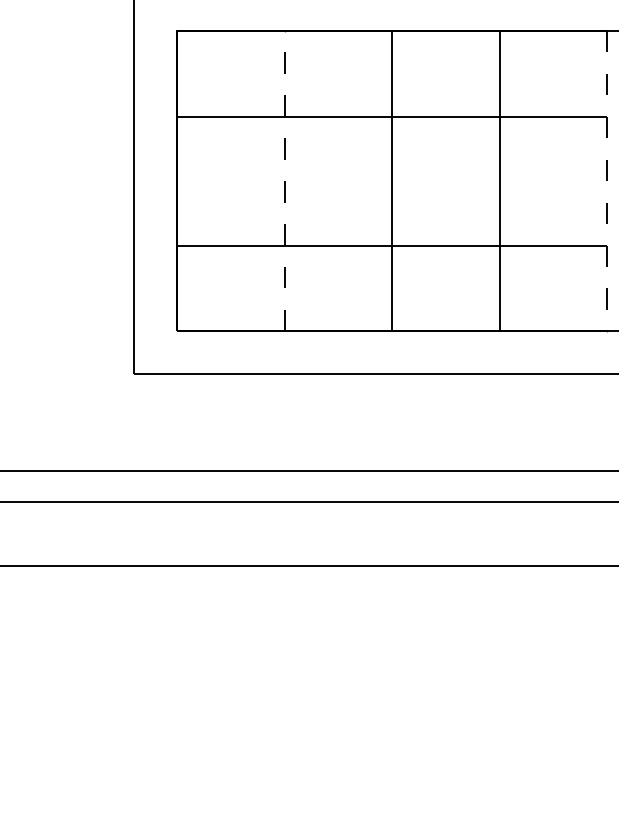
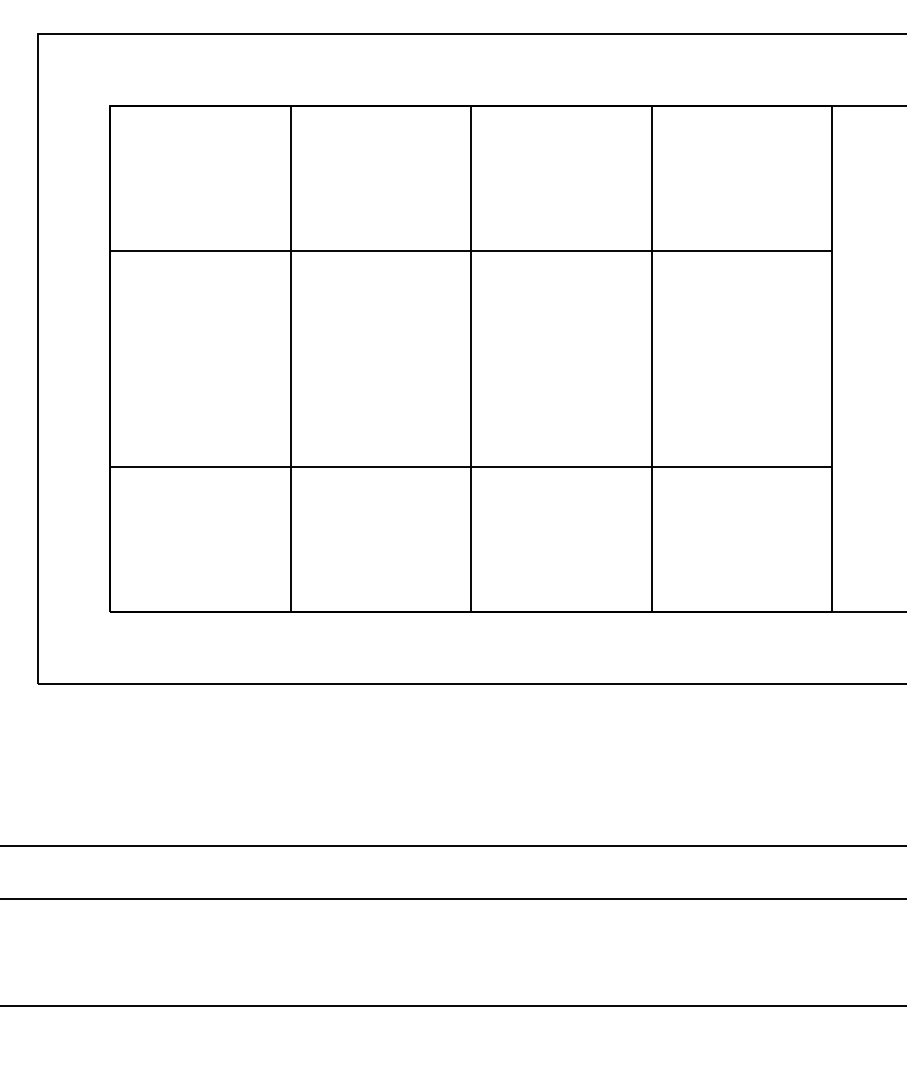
line: (284, 180) -> (290, 358), dashed -> solid
line: (607, 181) -> (832, 359), dashed -> solid

